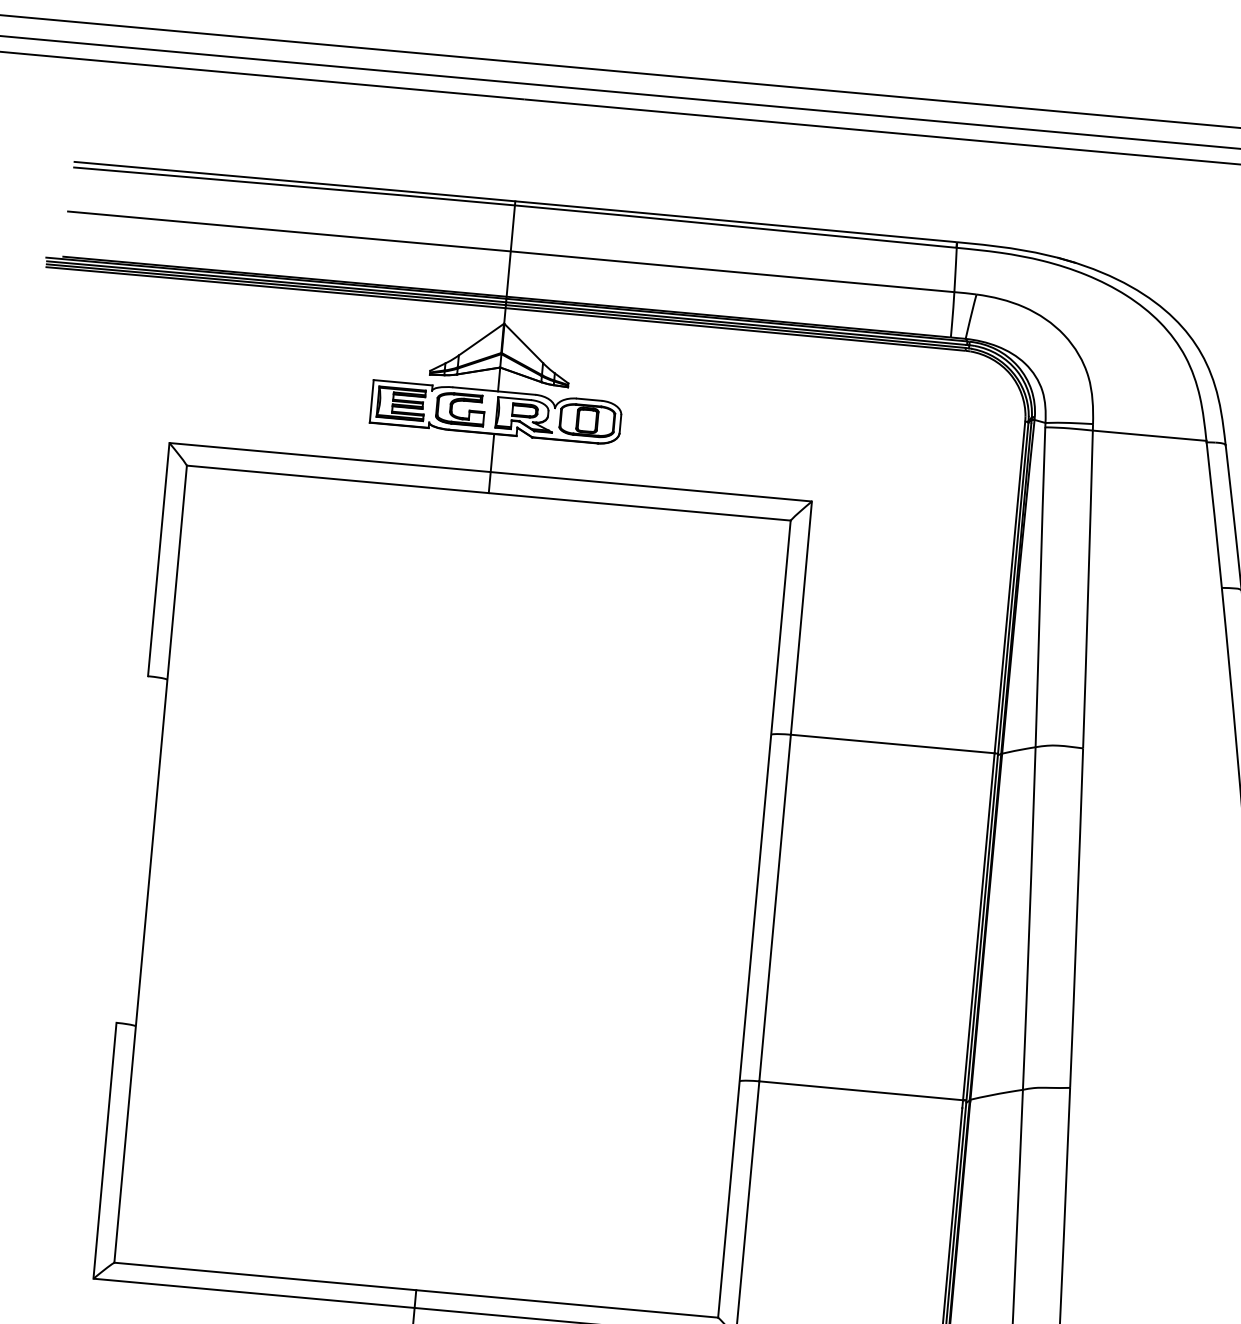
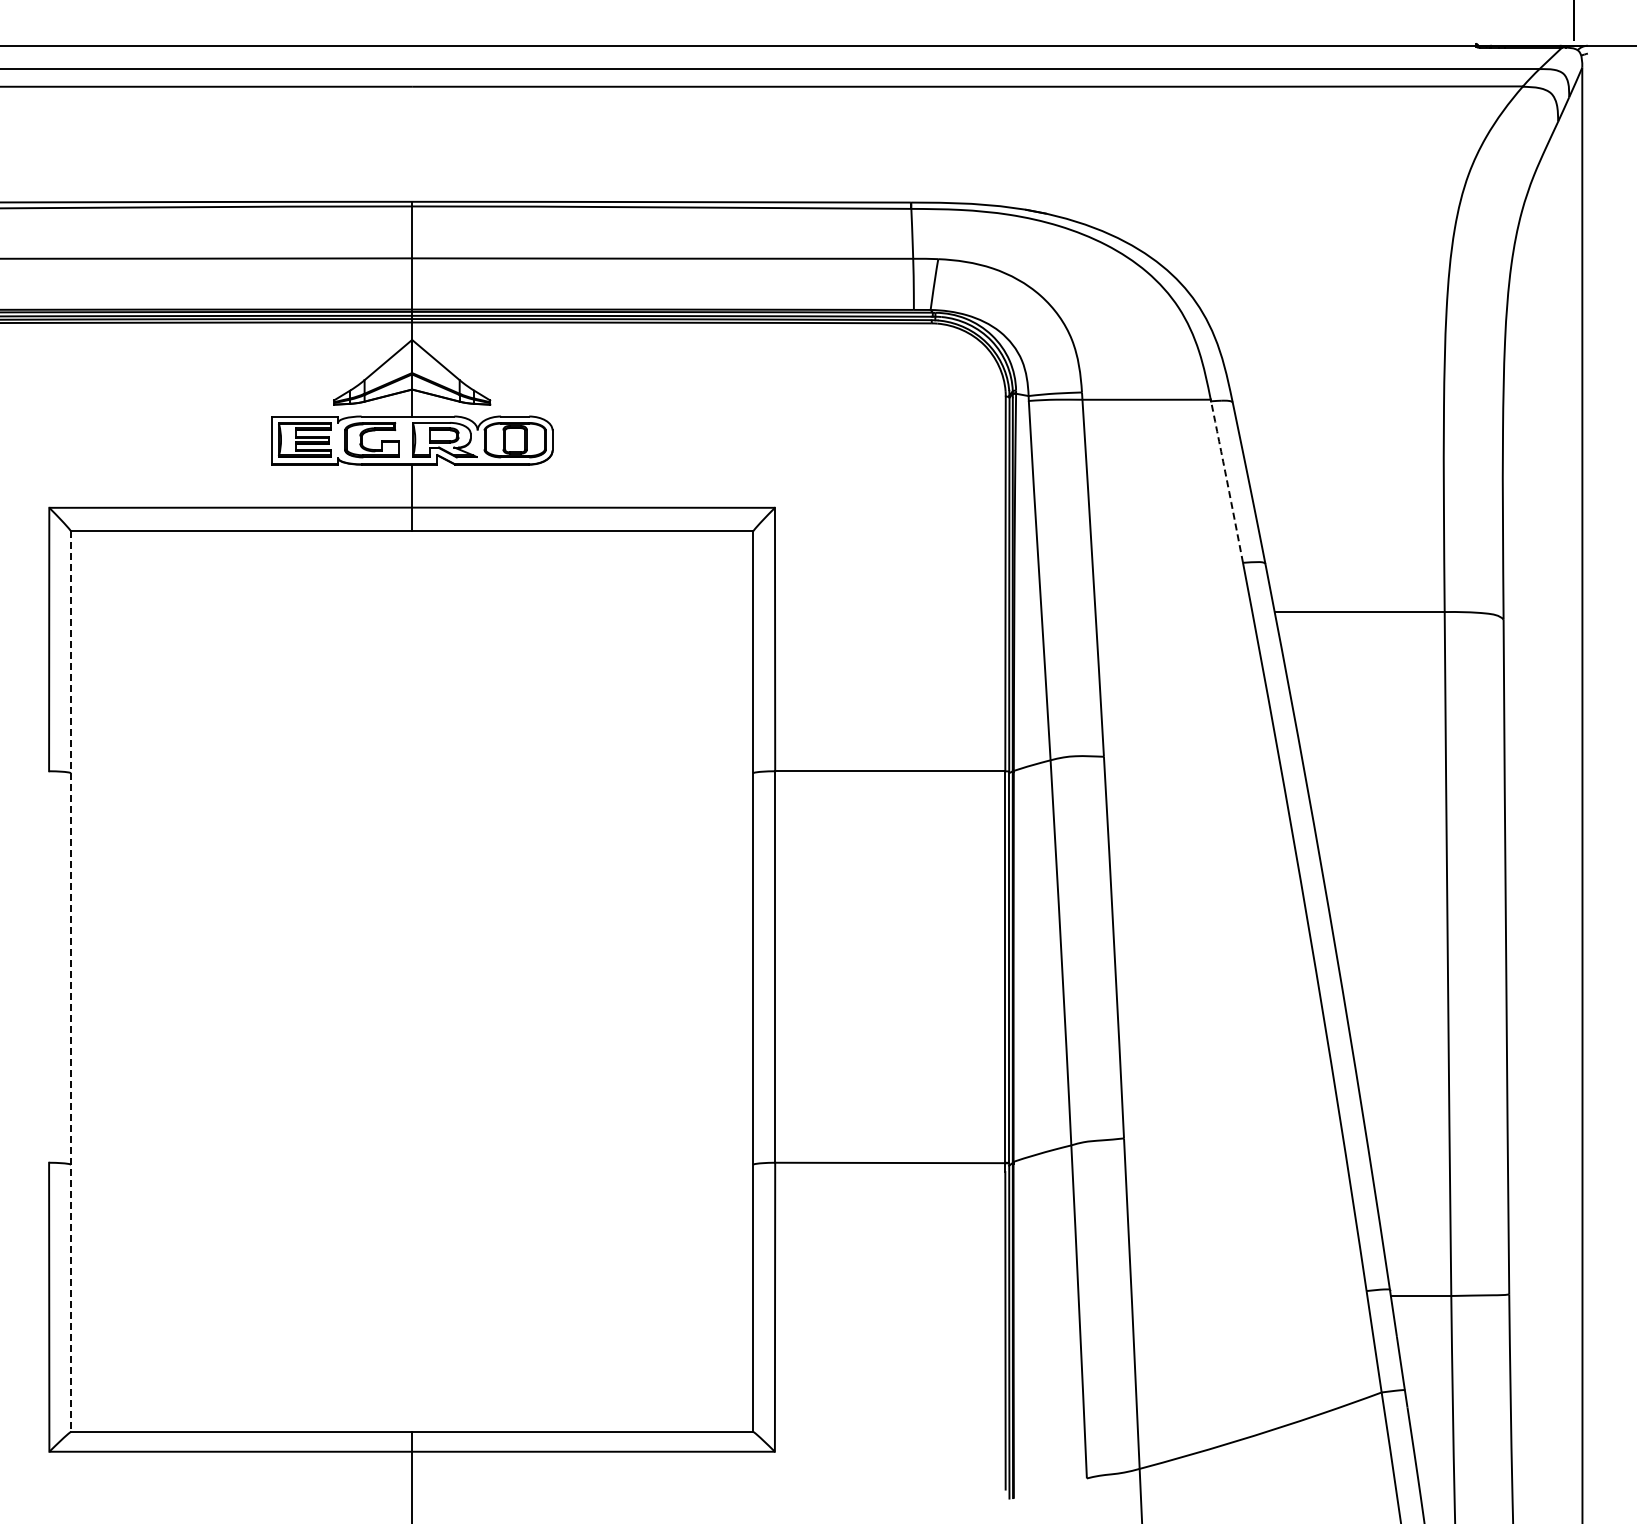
arc: (1214, 515) -> (1227, 482), solid -> dashed
line: (150, 865) -> (71, 982), solid -> dashed

